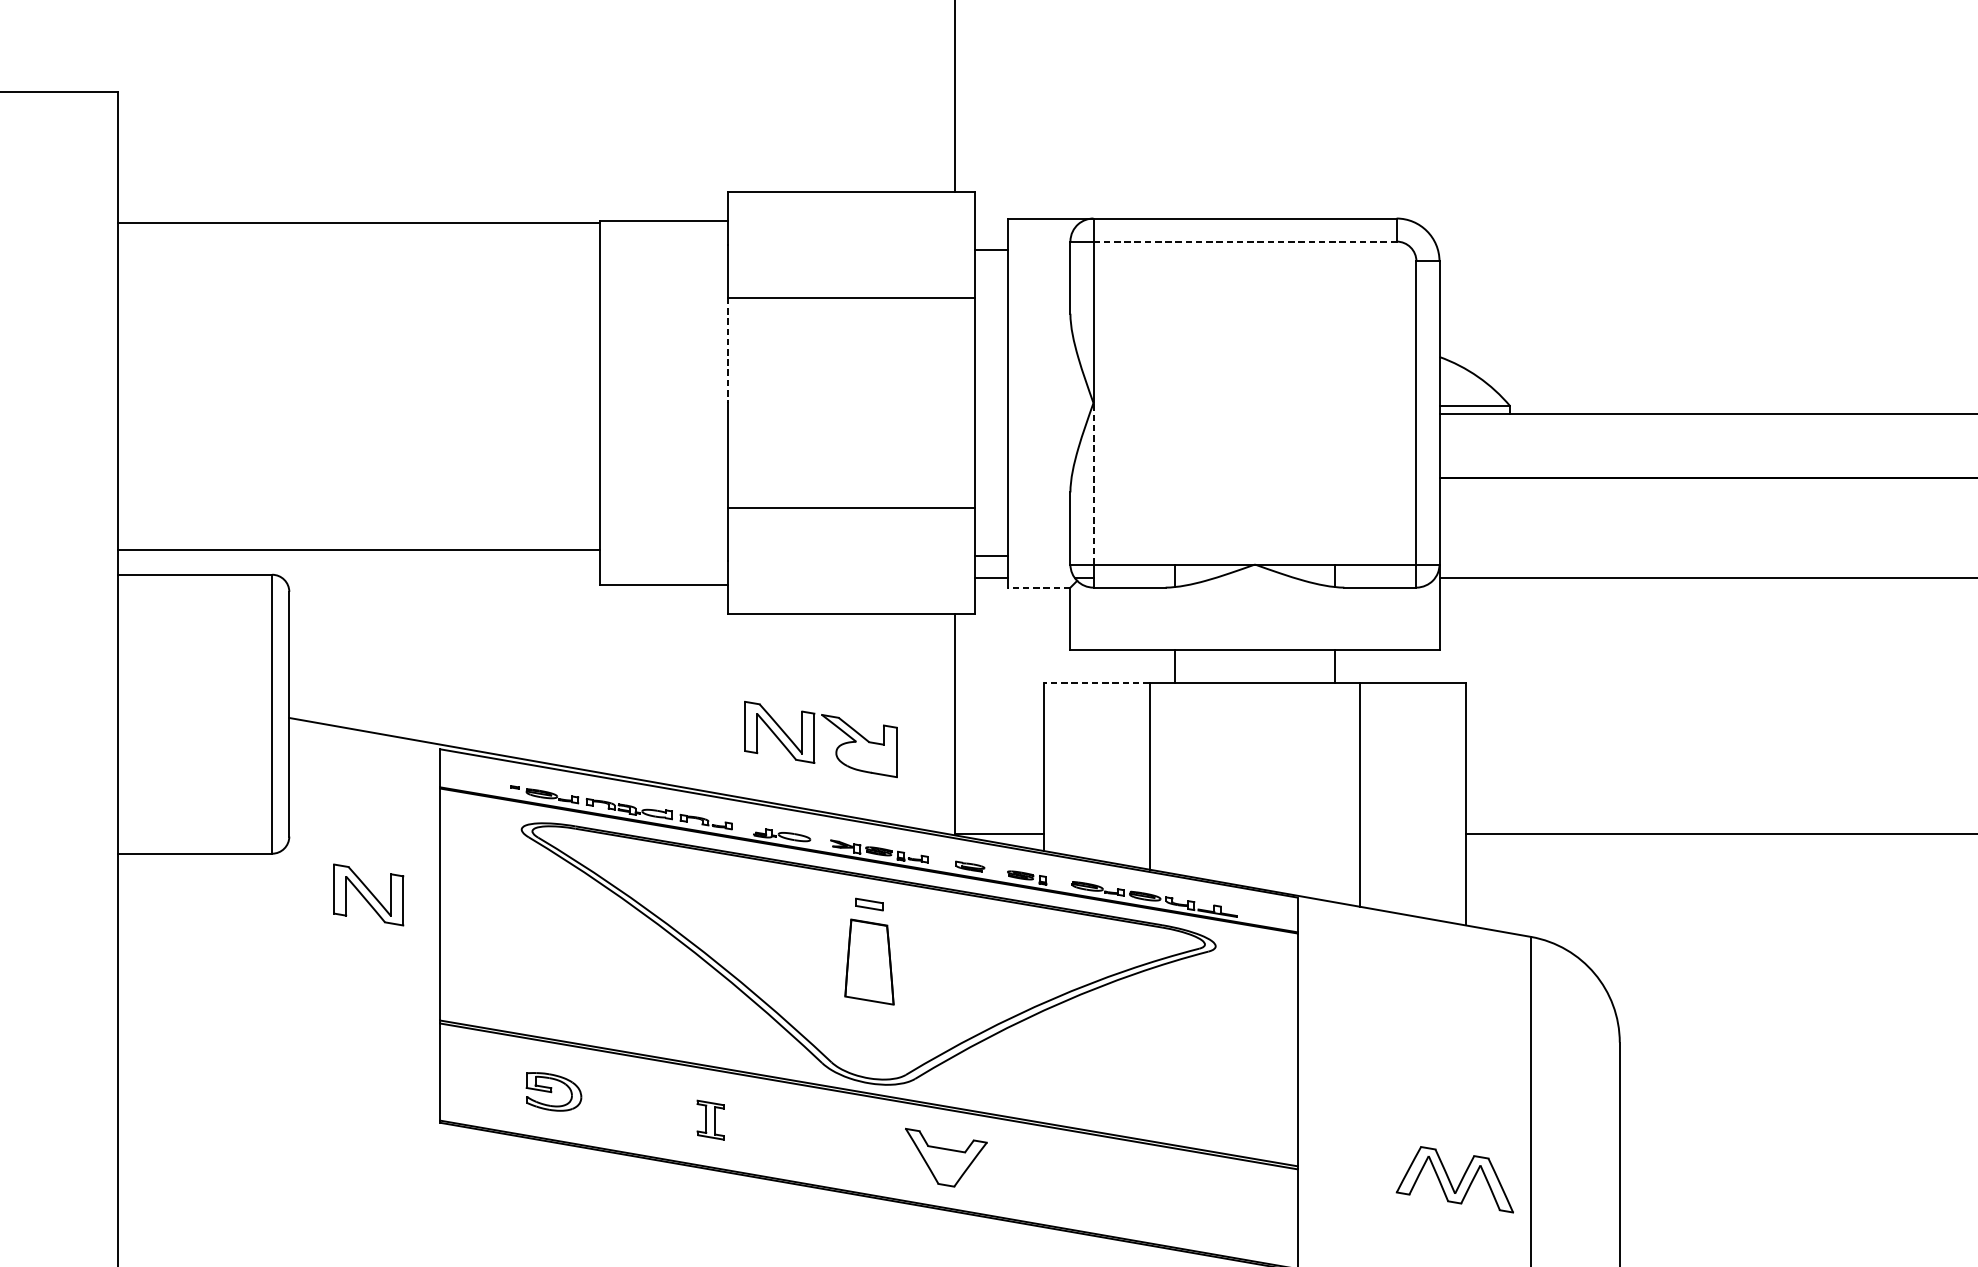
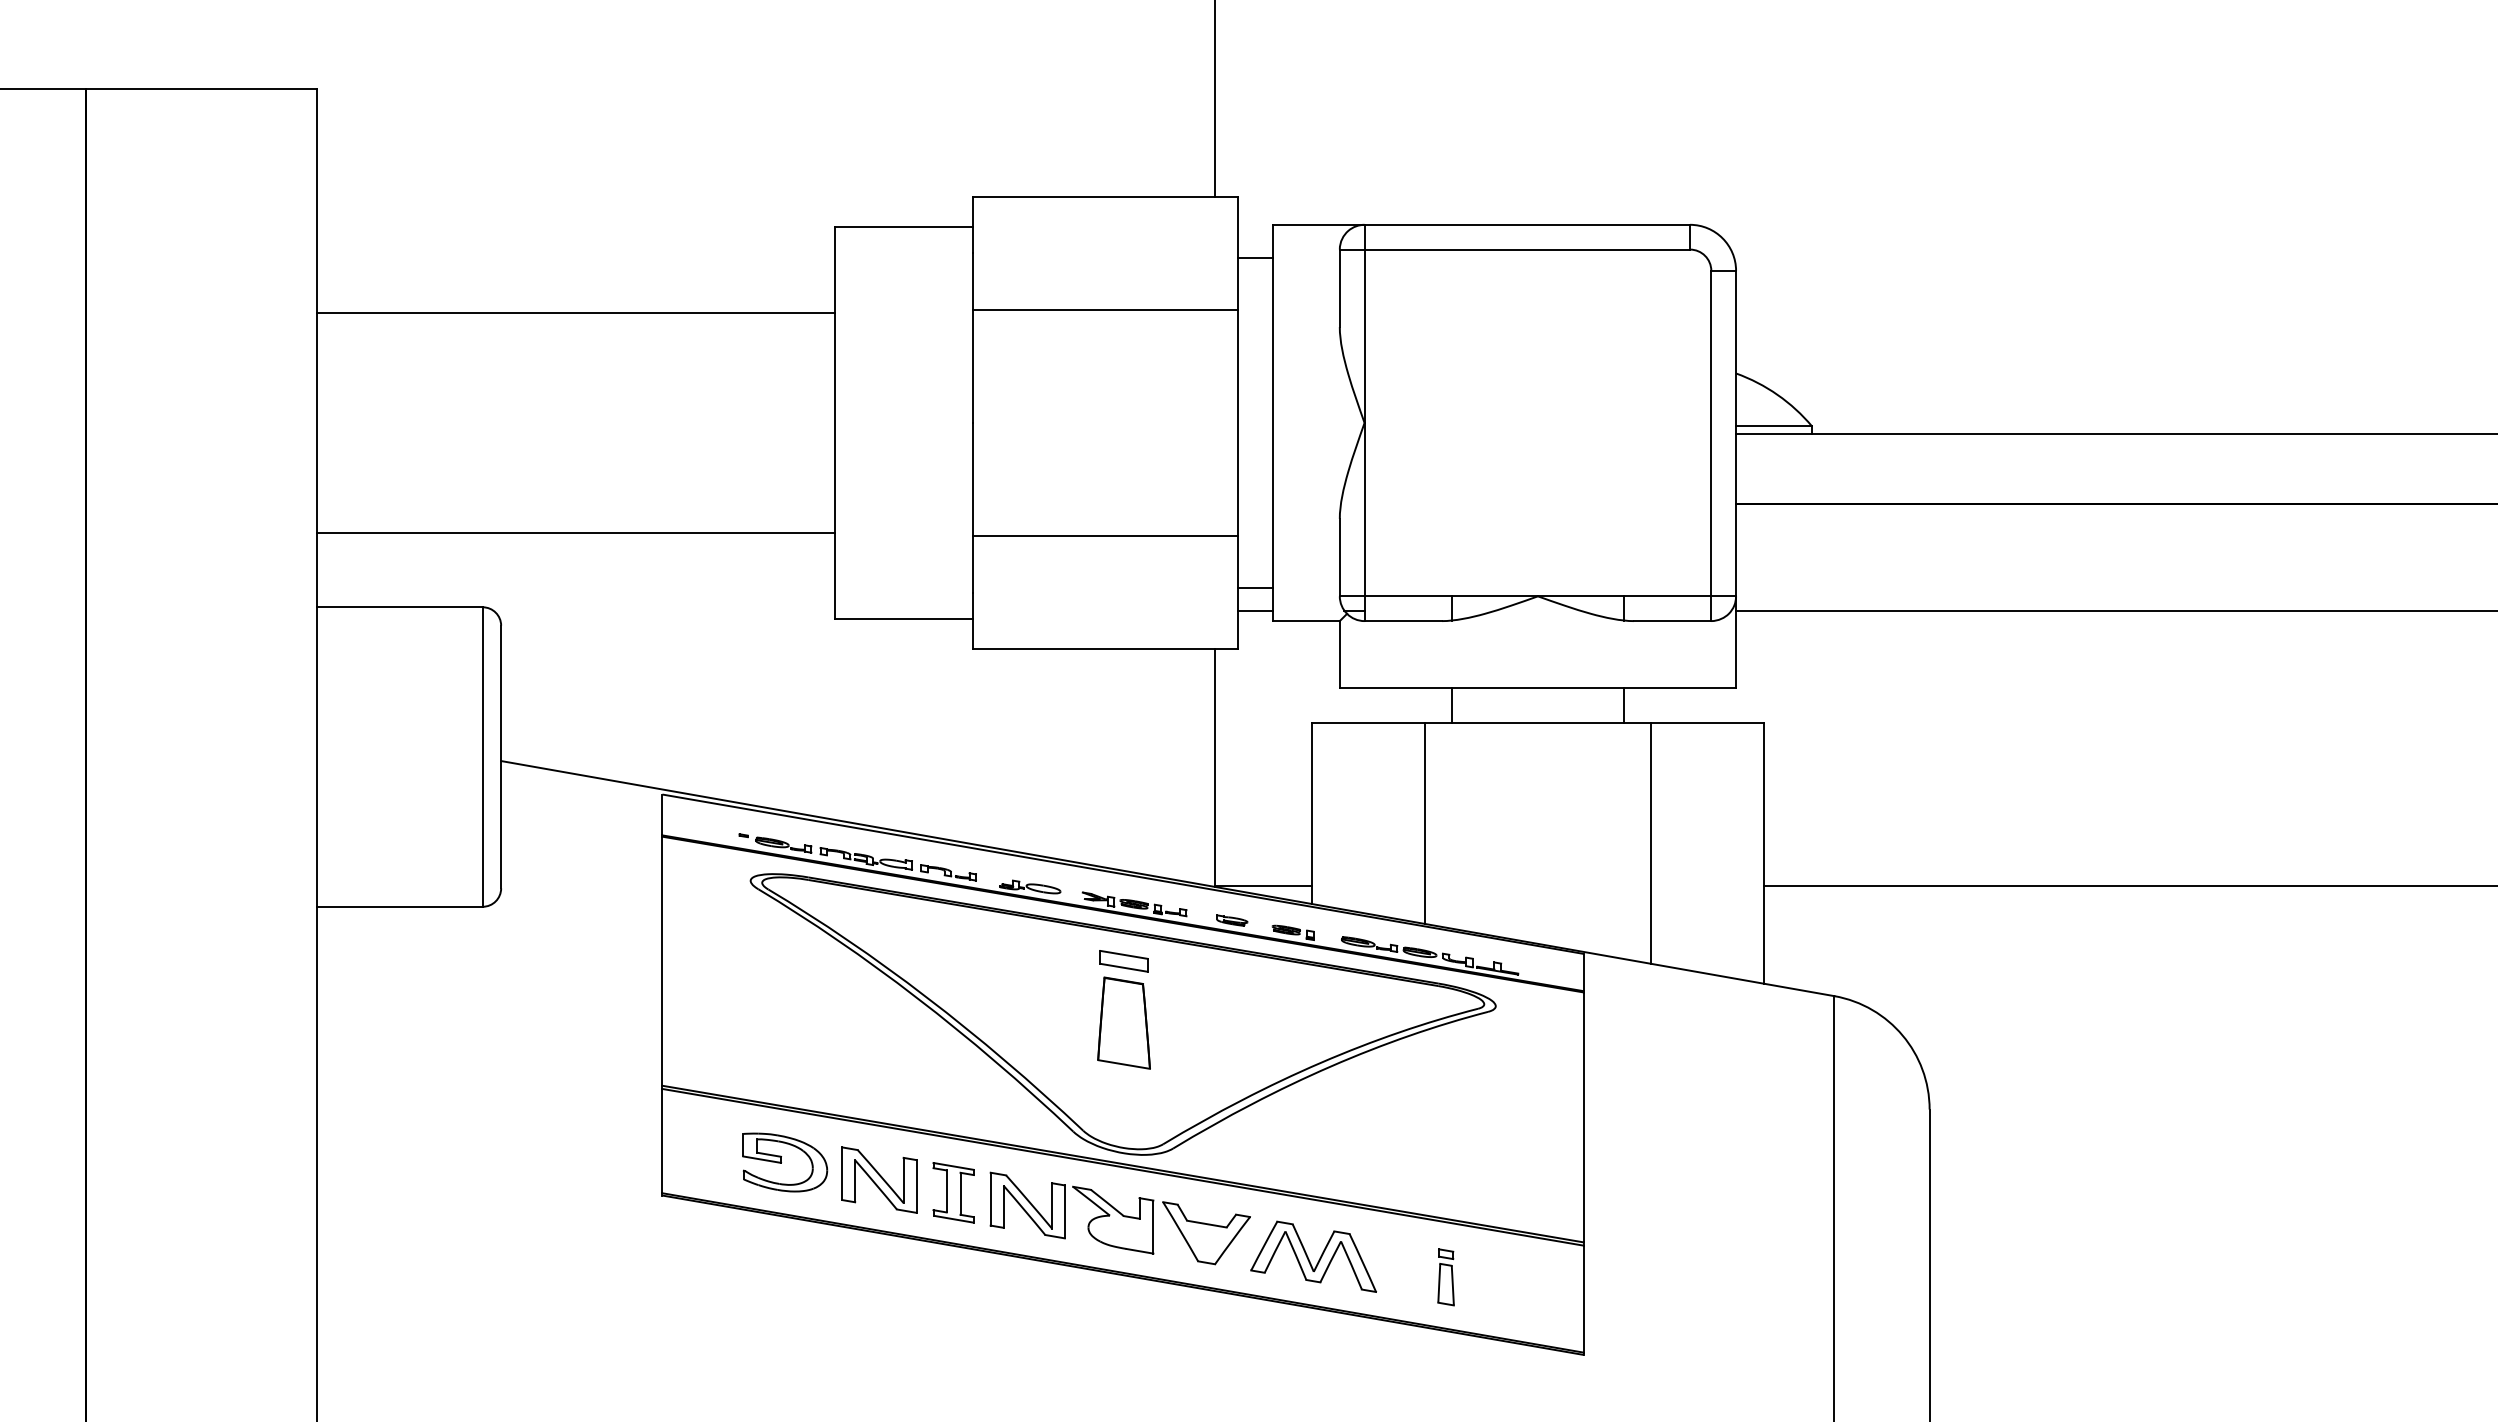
line: (358, 222) -> (575, 313), moved
line: (1245, 241) -> (1527, 249), dashed -> solid
line: (728, 350) -> (972, 366), dashed -> solid
line: (1093, 483) -> (1364, 509), dashed -> solid
line: (358, 549) -> (575, 532), moved
line: (1038, 588) -> (1305, 621), dashed -> solid
line: (1097, 683) -> (1368, 723), dashed -> solid
part: (820, 738) -> (1071, 1212), moved
part: (368, 894) -> (879, 1179), moved
part: (868, 904) -> (1123, 961), size x1.67
part: (554, 1091) -> (785, 1162), size x1.43
part: (710, 1119) -> (953, 1192), size x1.43
part: (1454, 1179) -> (1313, 1256), moved
part: (1168, 1198) -> (1445, 1277), added

